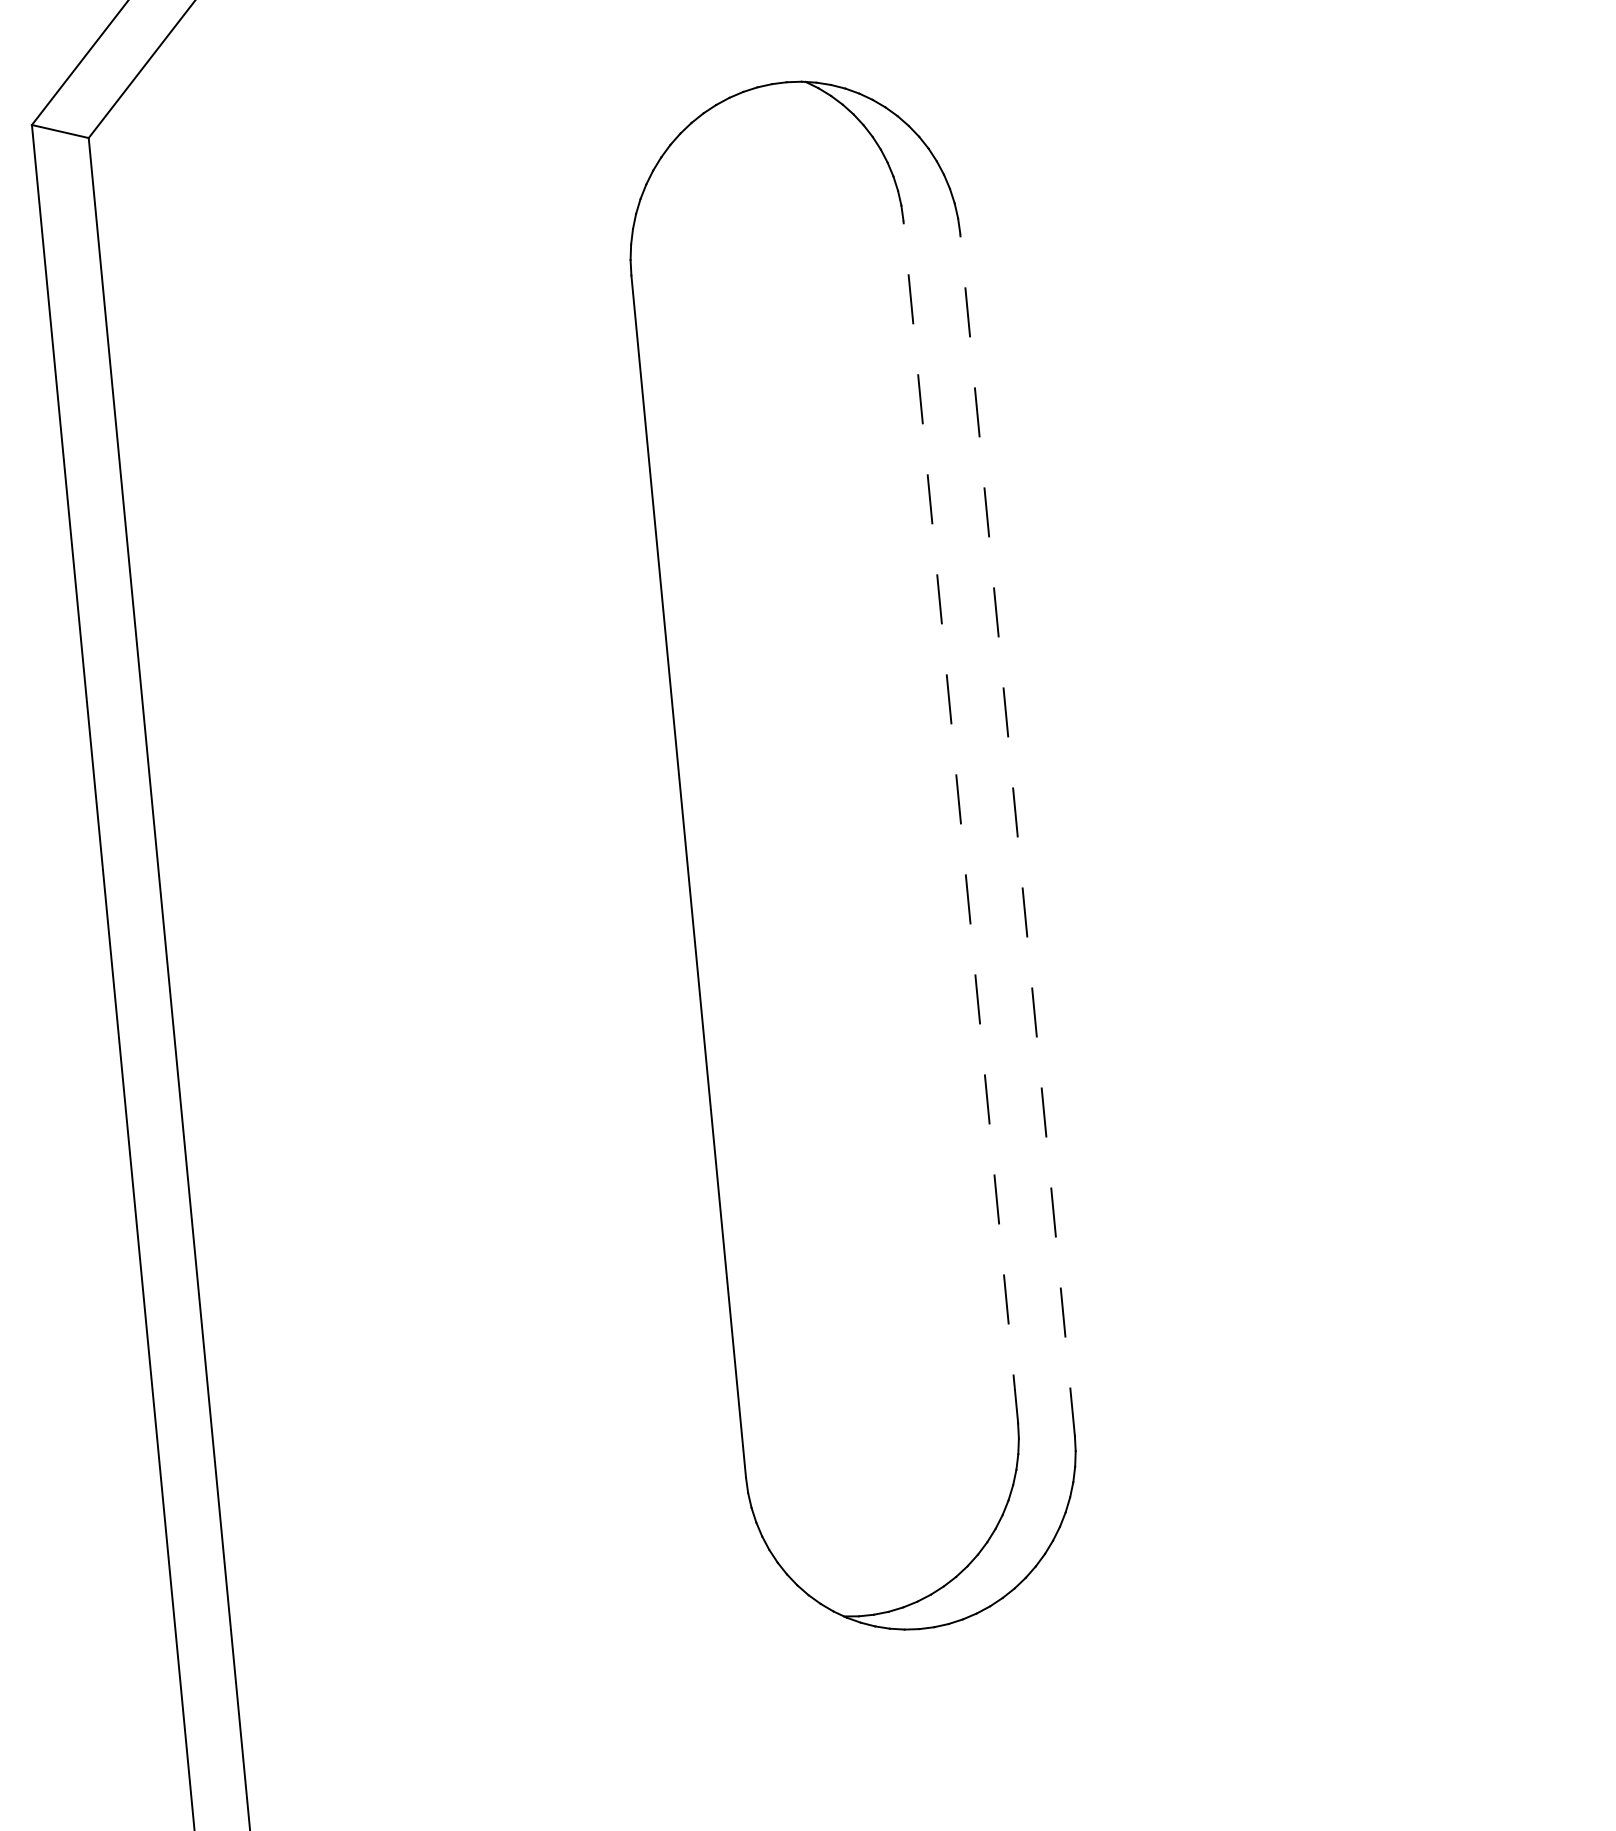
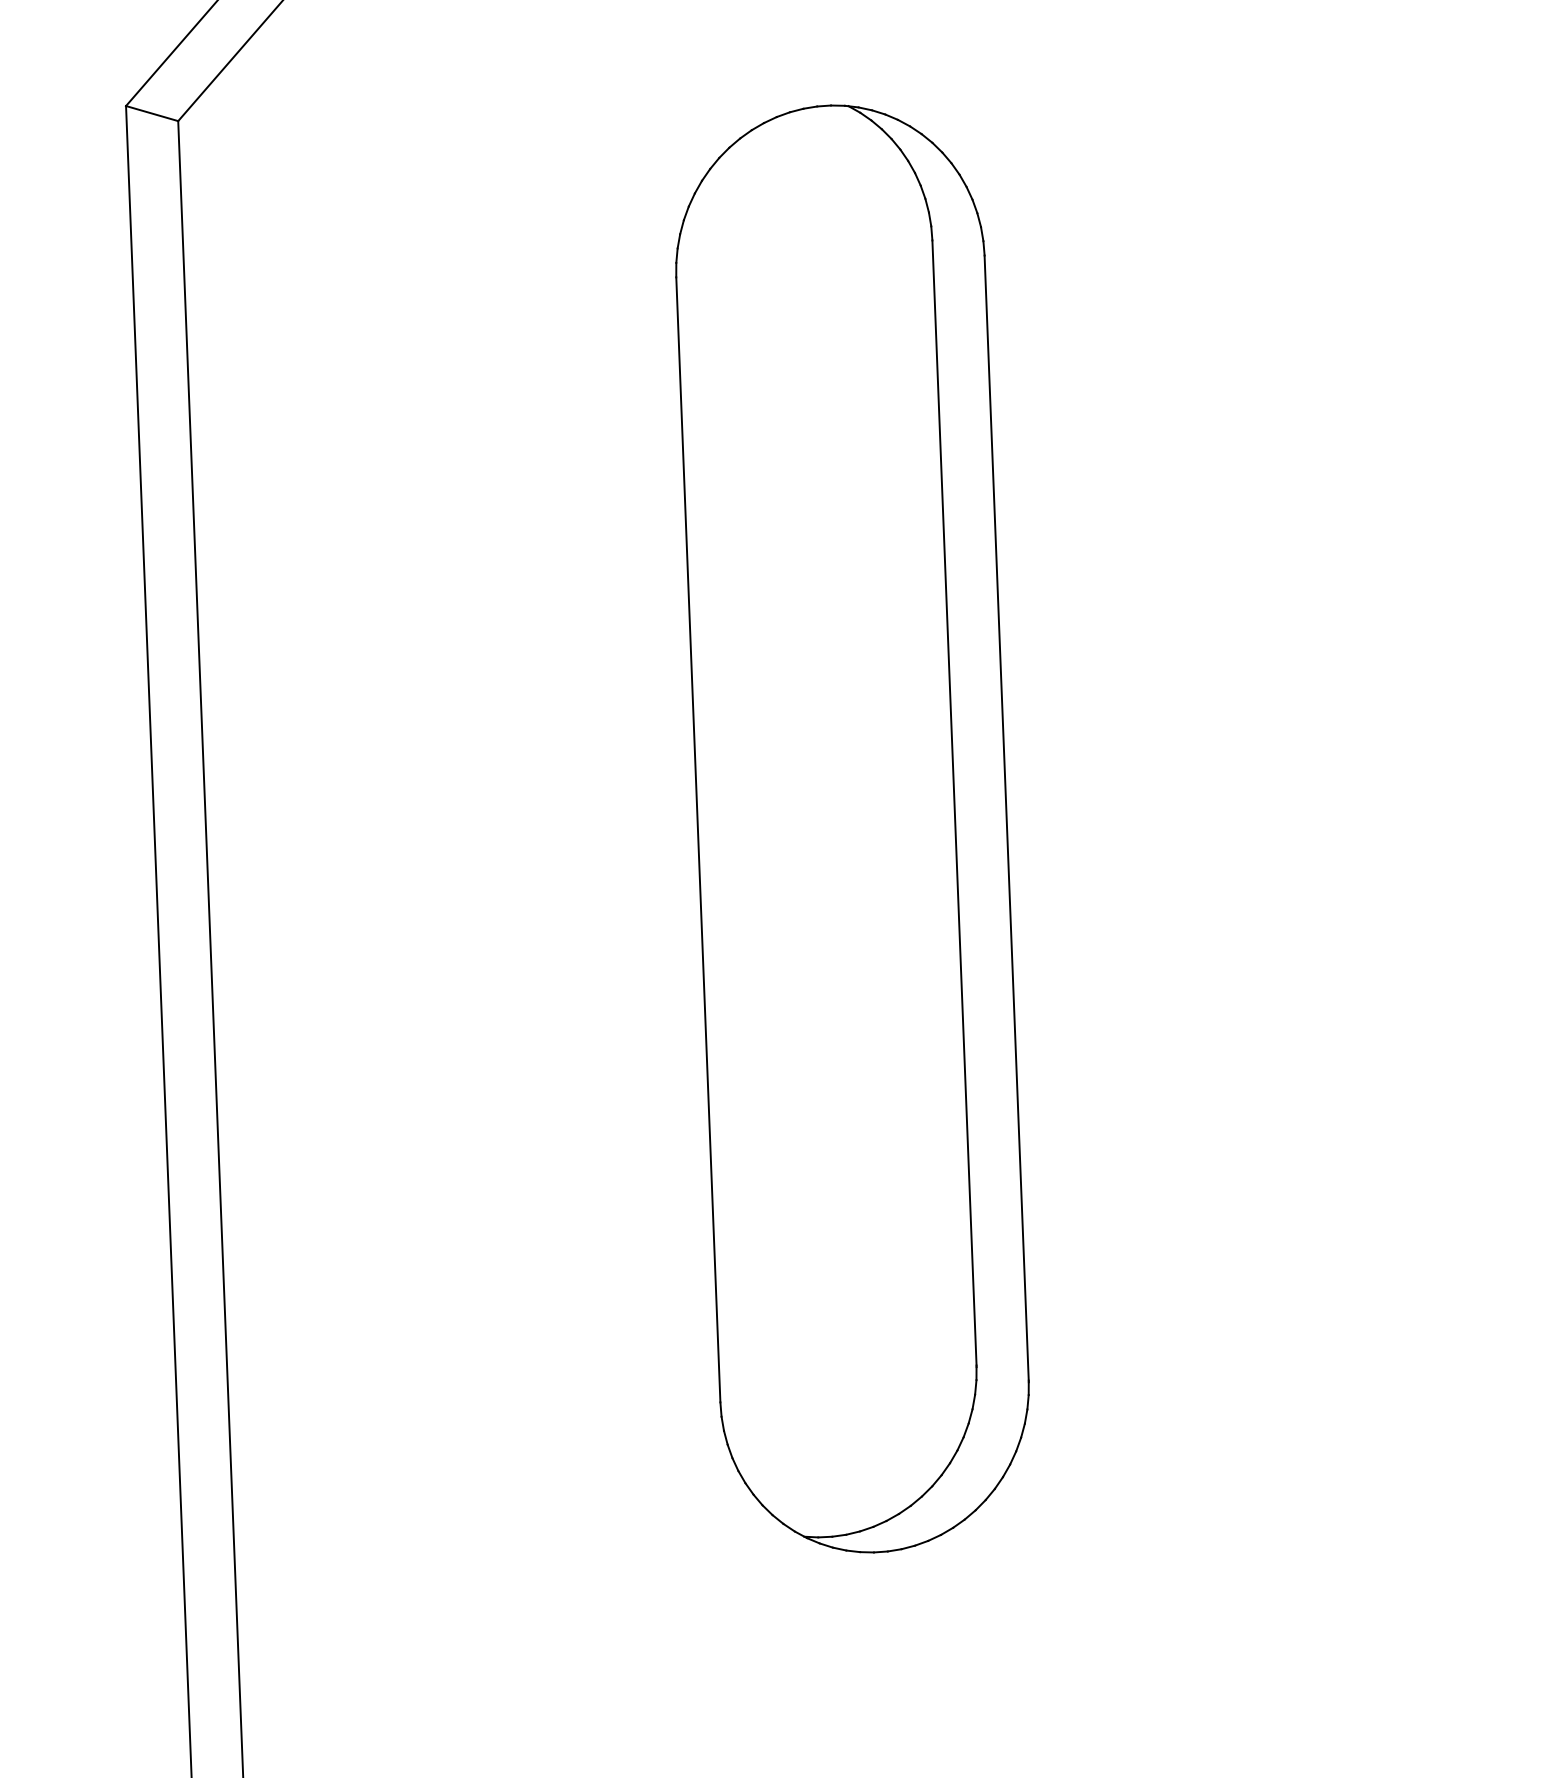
line: (960, 822) -> (954, 803), dashed -> solid
line: (1017, 835) -> (1006, 818), dashed -> solid

